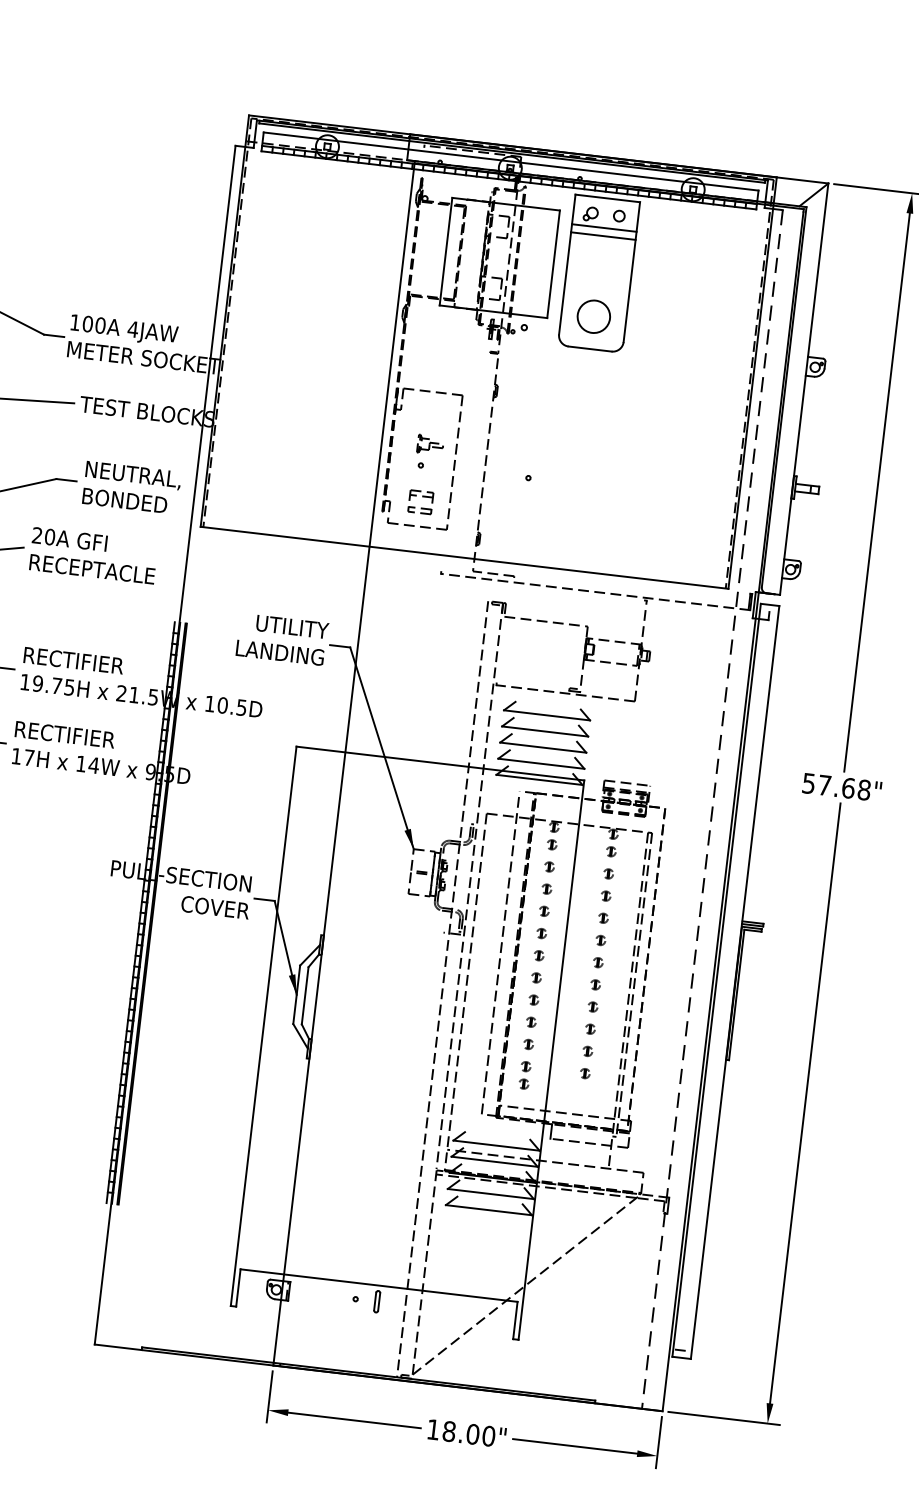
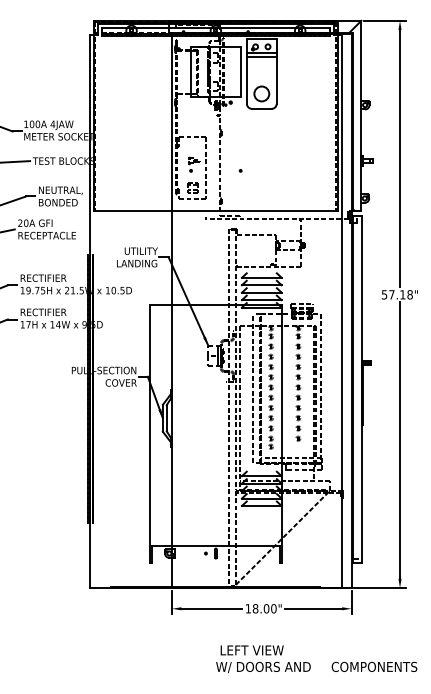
text: (847, 787) -> (402, 294), 57.68" -> 57.18"
line: (713, 811) -> (342, 312), dashed -> solid

